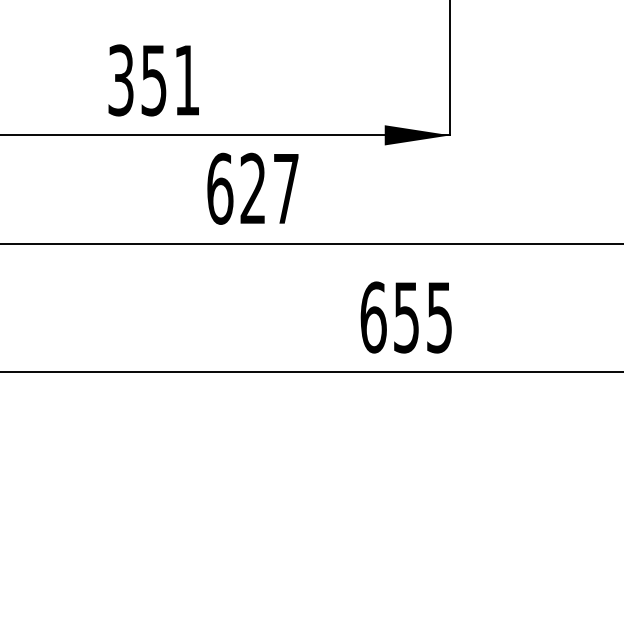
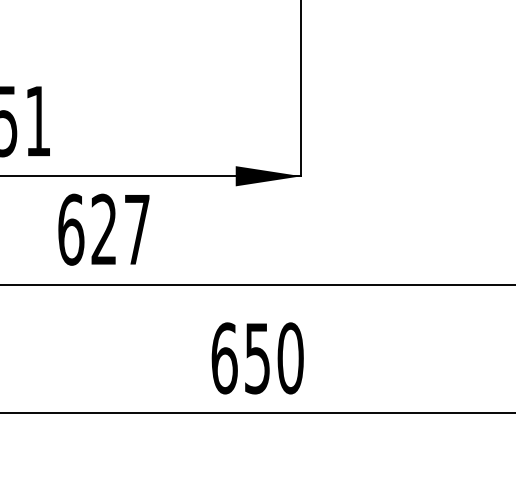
text: (439, 317) -> (290, 358), 655 -> 650

